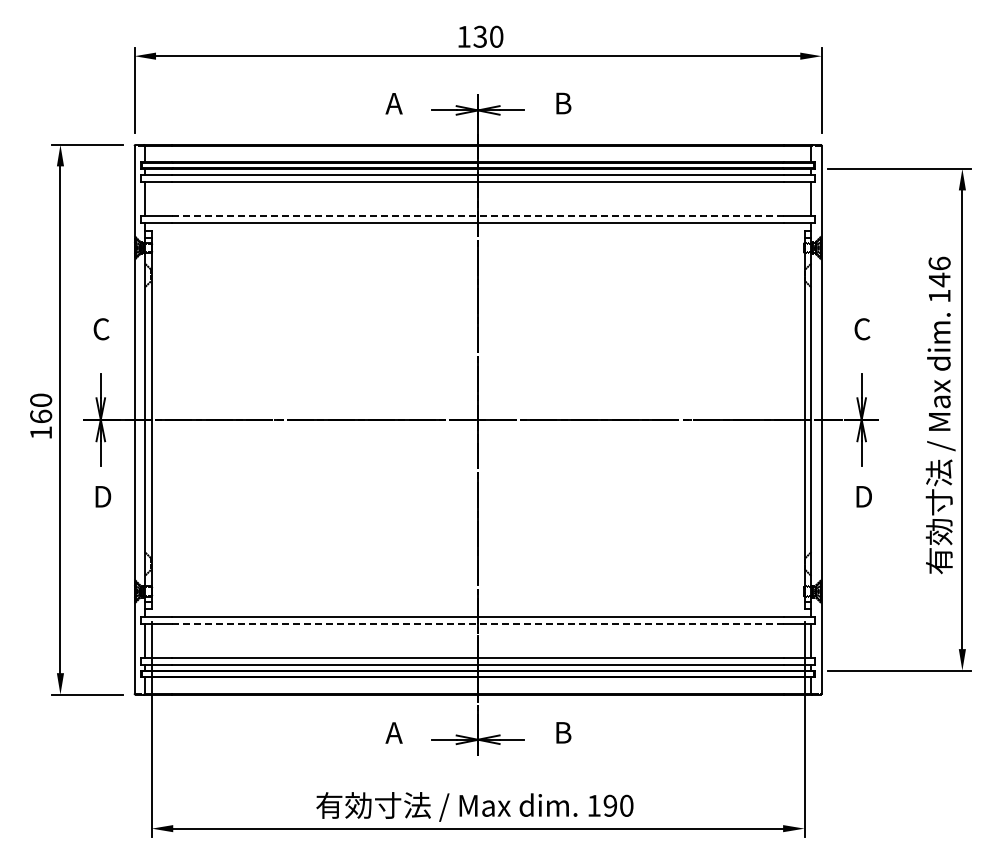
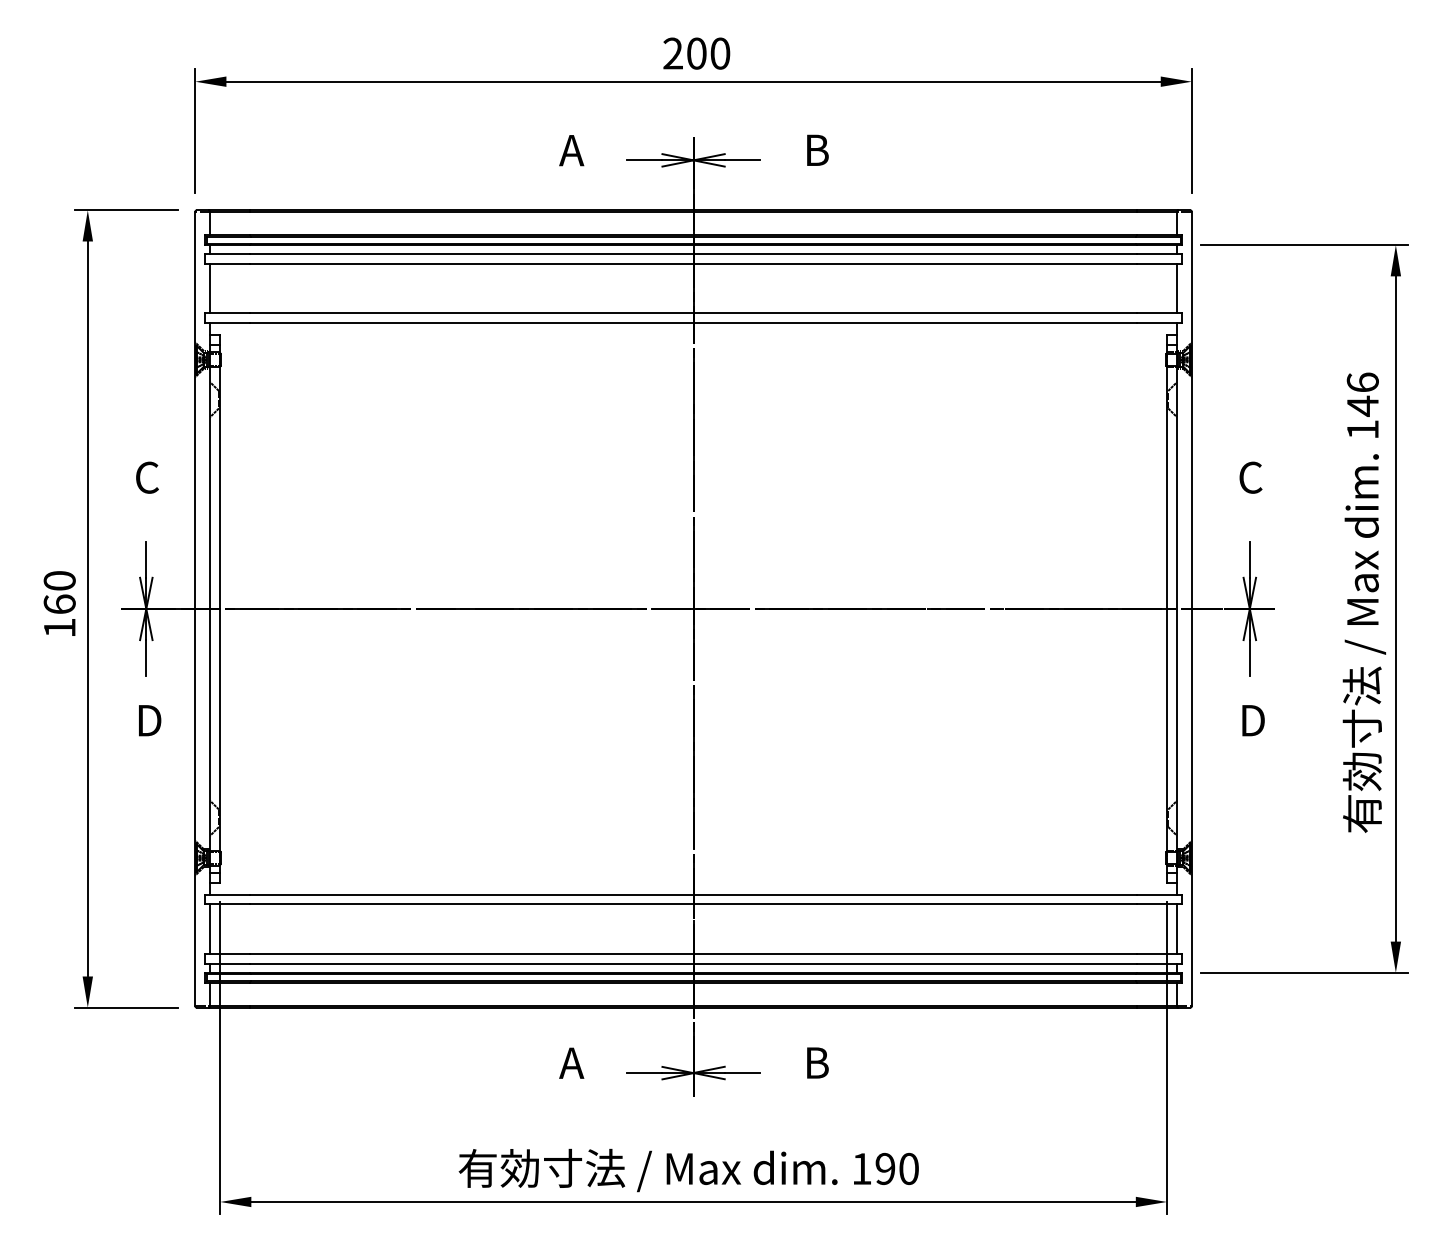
text: (472, 36) -> (685, 53), 130 -> 200
line: (478, 216) -> (694, 314), dashed -> solid
line: (478, 623) -> (694, 904), dashed -> solid

